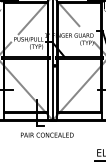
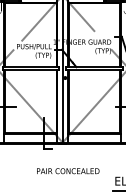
text: (47, 135) -> (68, 171), moved

